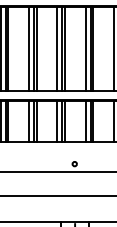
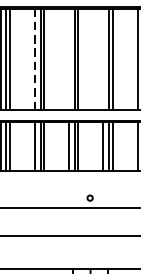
line: (28, 49) -> (34, 59), solid -> dashed
line: (57, 49) -> (69, 59), removed
line: (85, 49) -> (103, 59), removed

